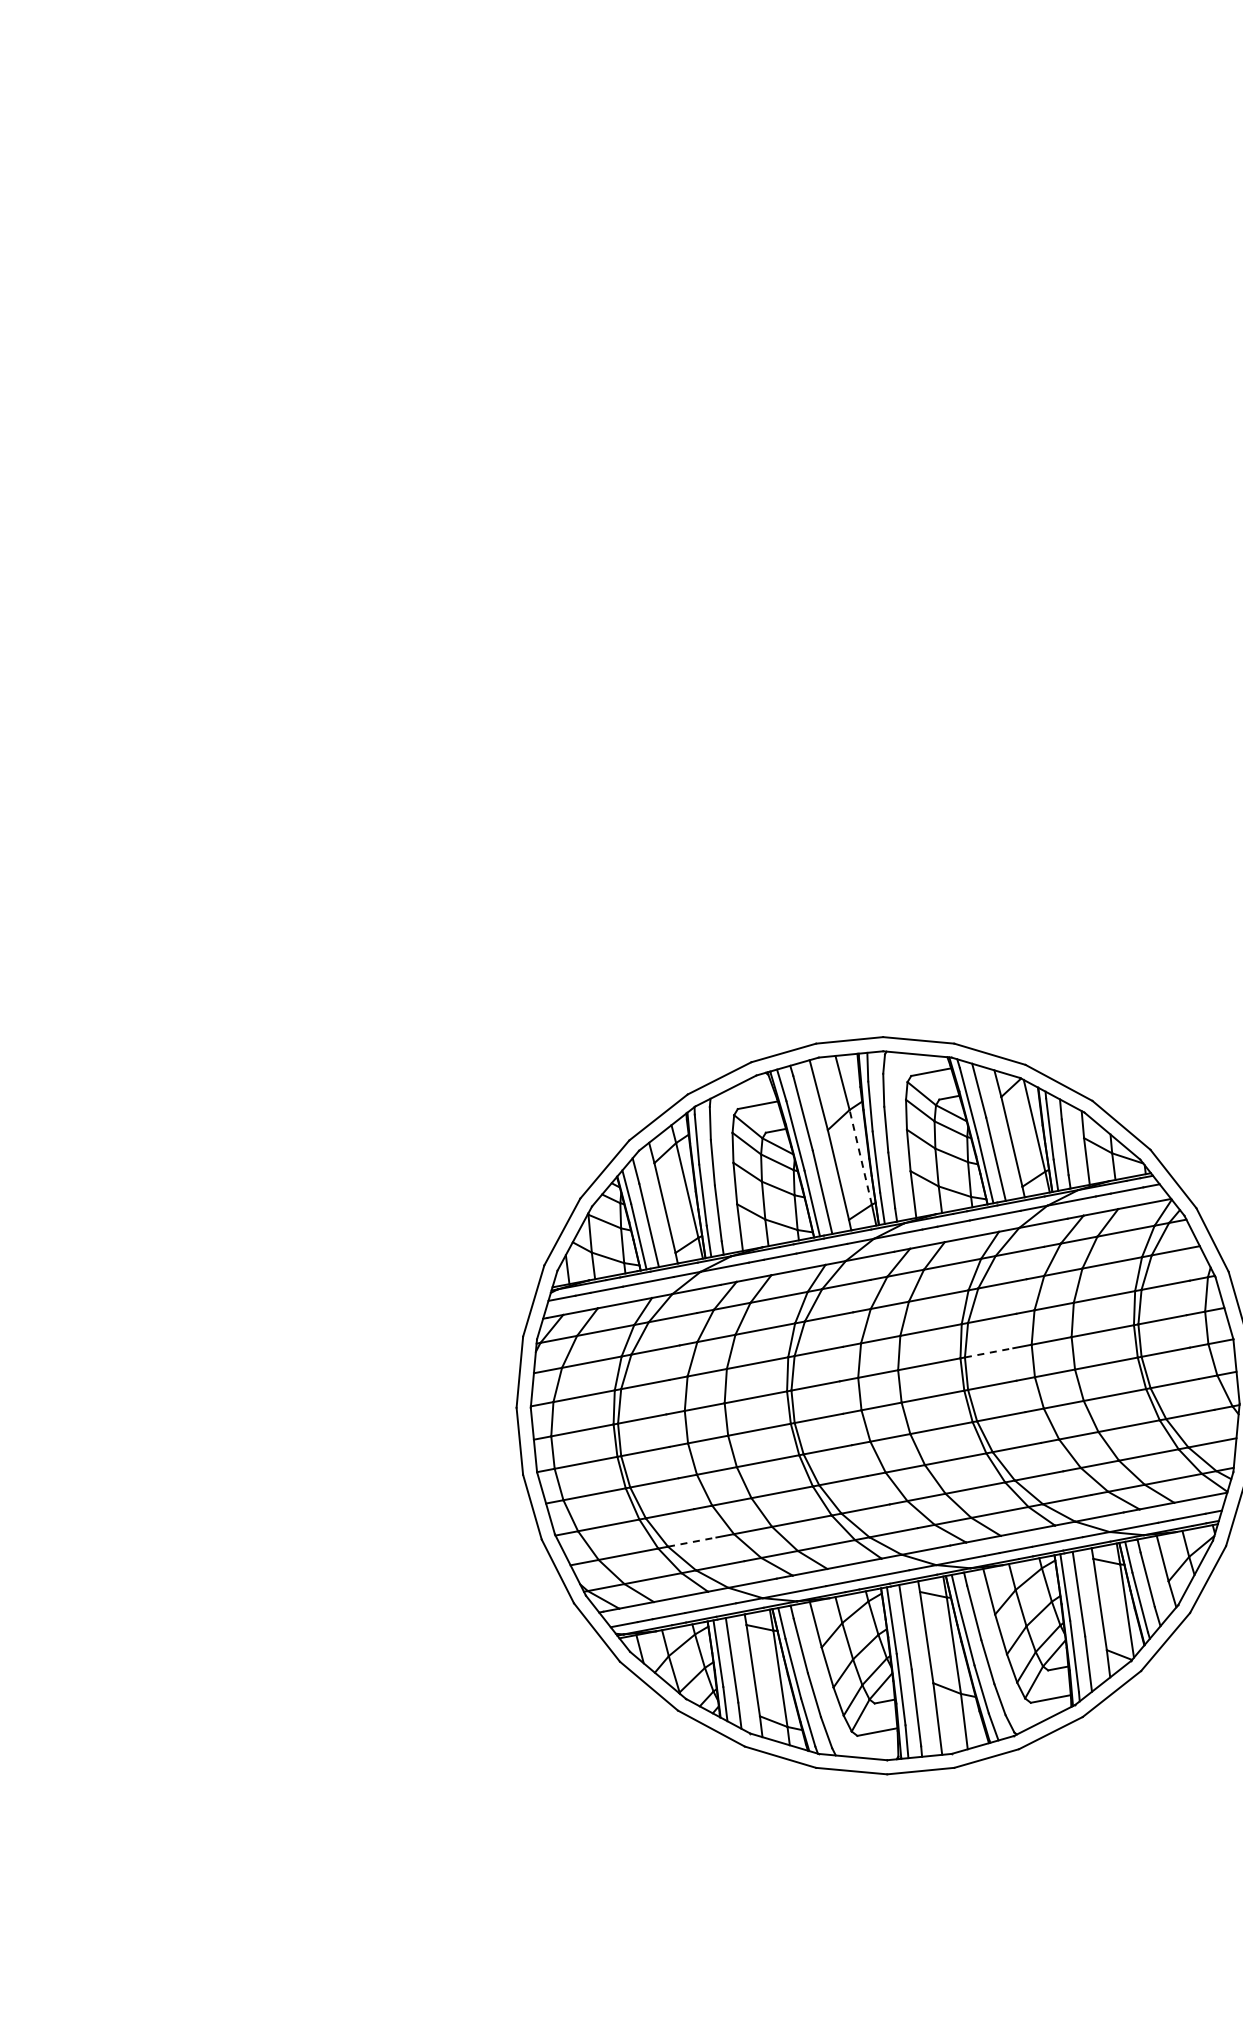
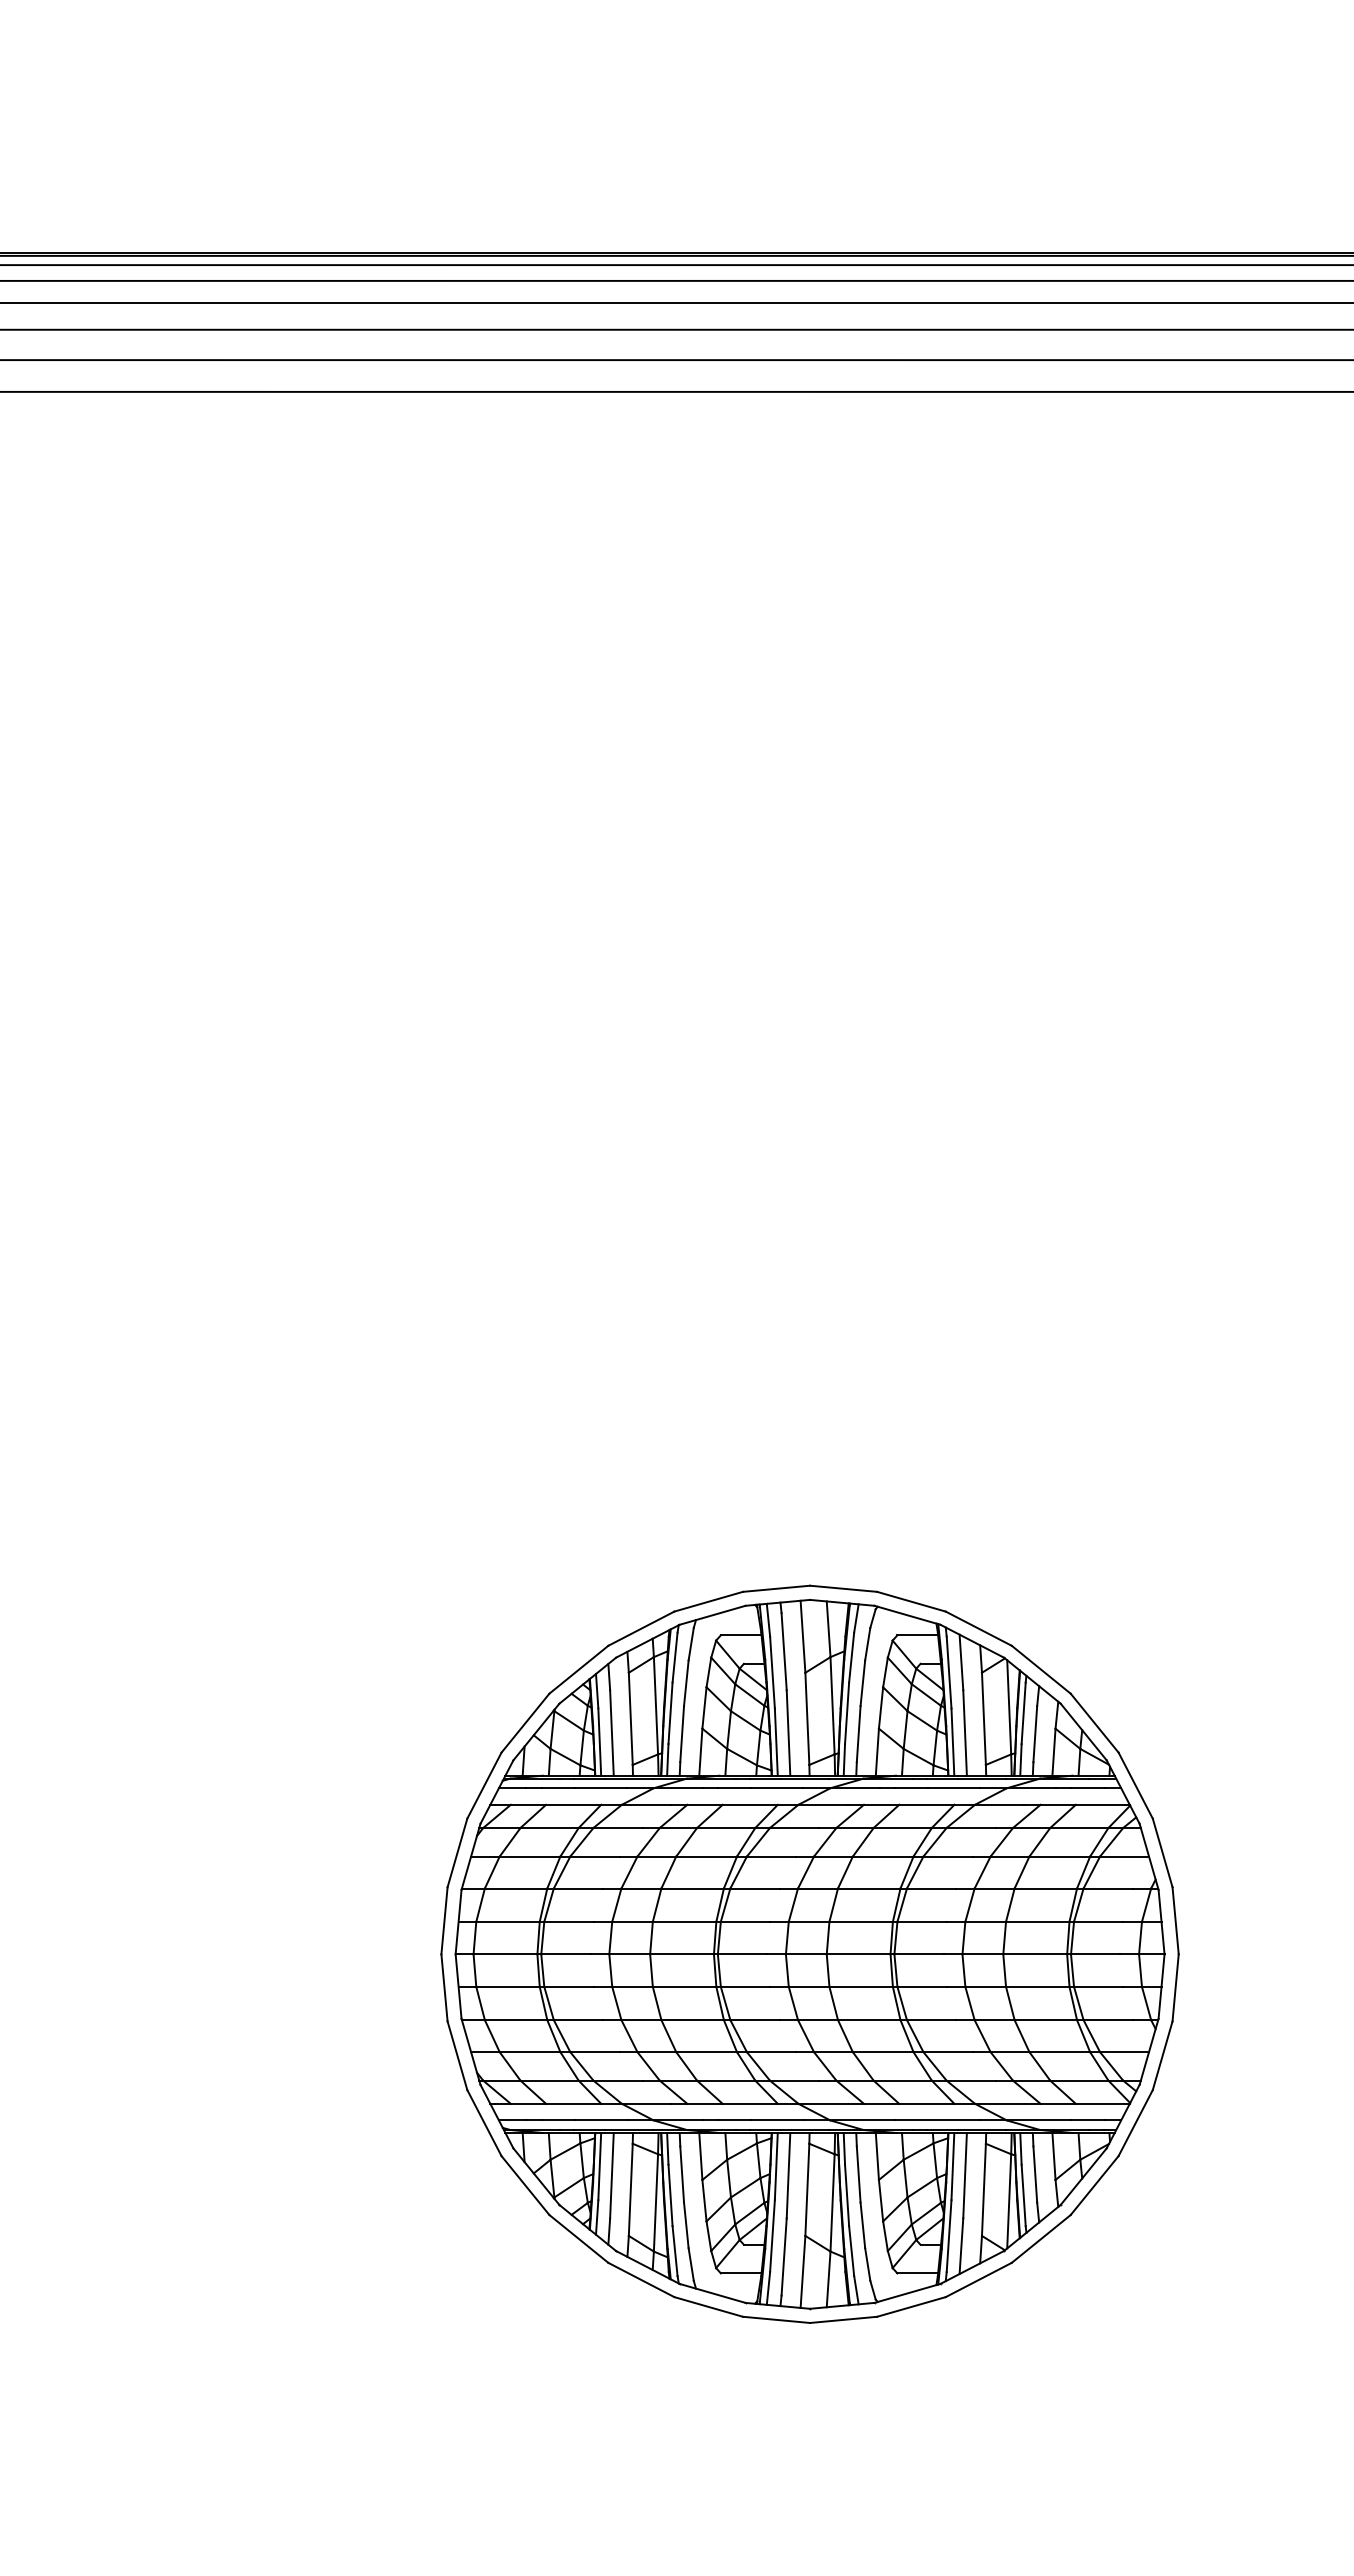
line: (860, 1157) -> (832, 1705), dashed -> solid
line: (989, 1352) -> (922, 1921), dashed -> solid
line: (691, 1542) -> (594, 2052), dashed -> solid

